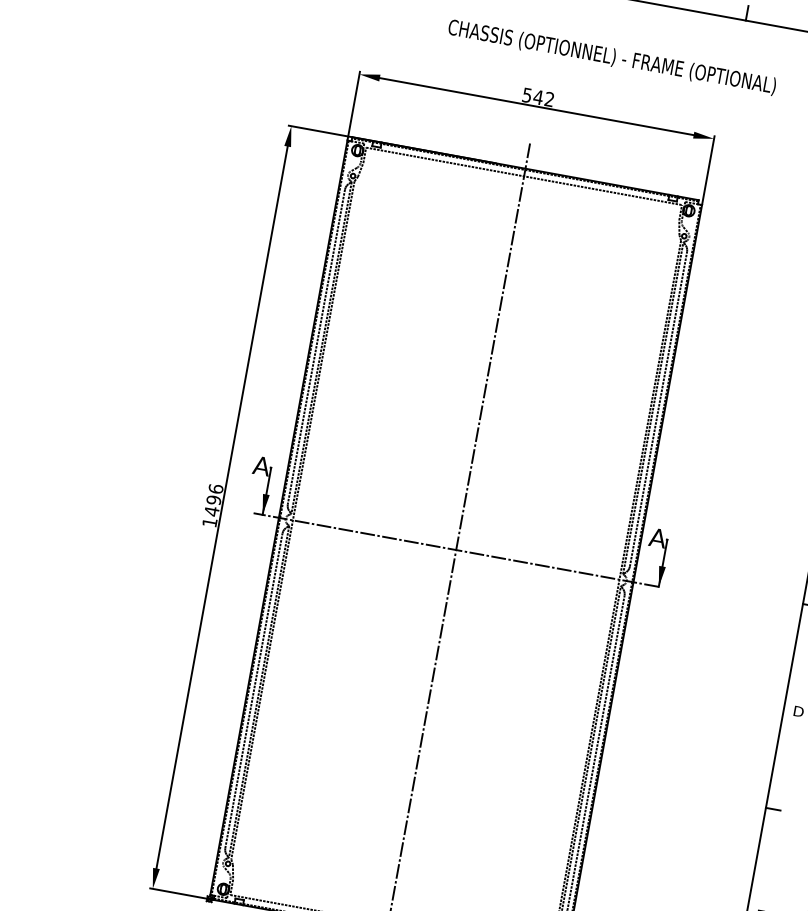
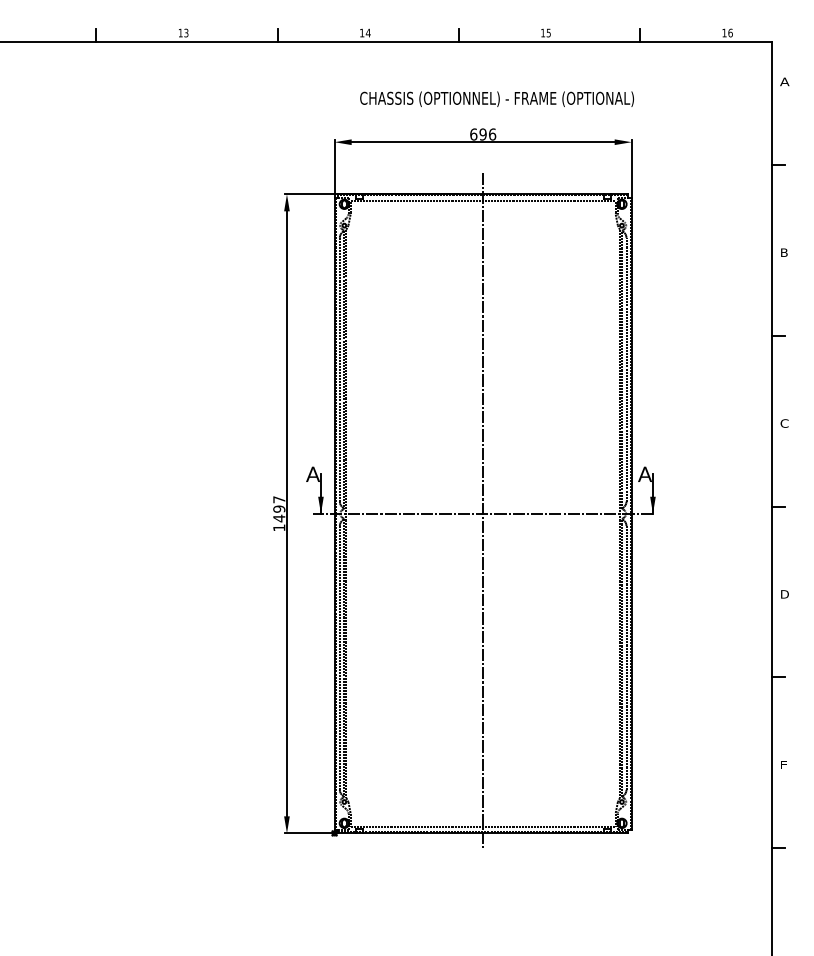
text: (611, 56) -> (496, 98), moved
text: (538, 97) -> (483, 134), 542 -> 696
text: (216, 488) -> (279, 499), 1496 -> 1497

